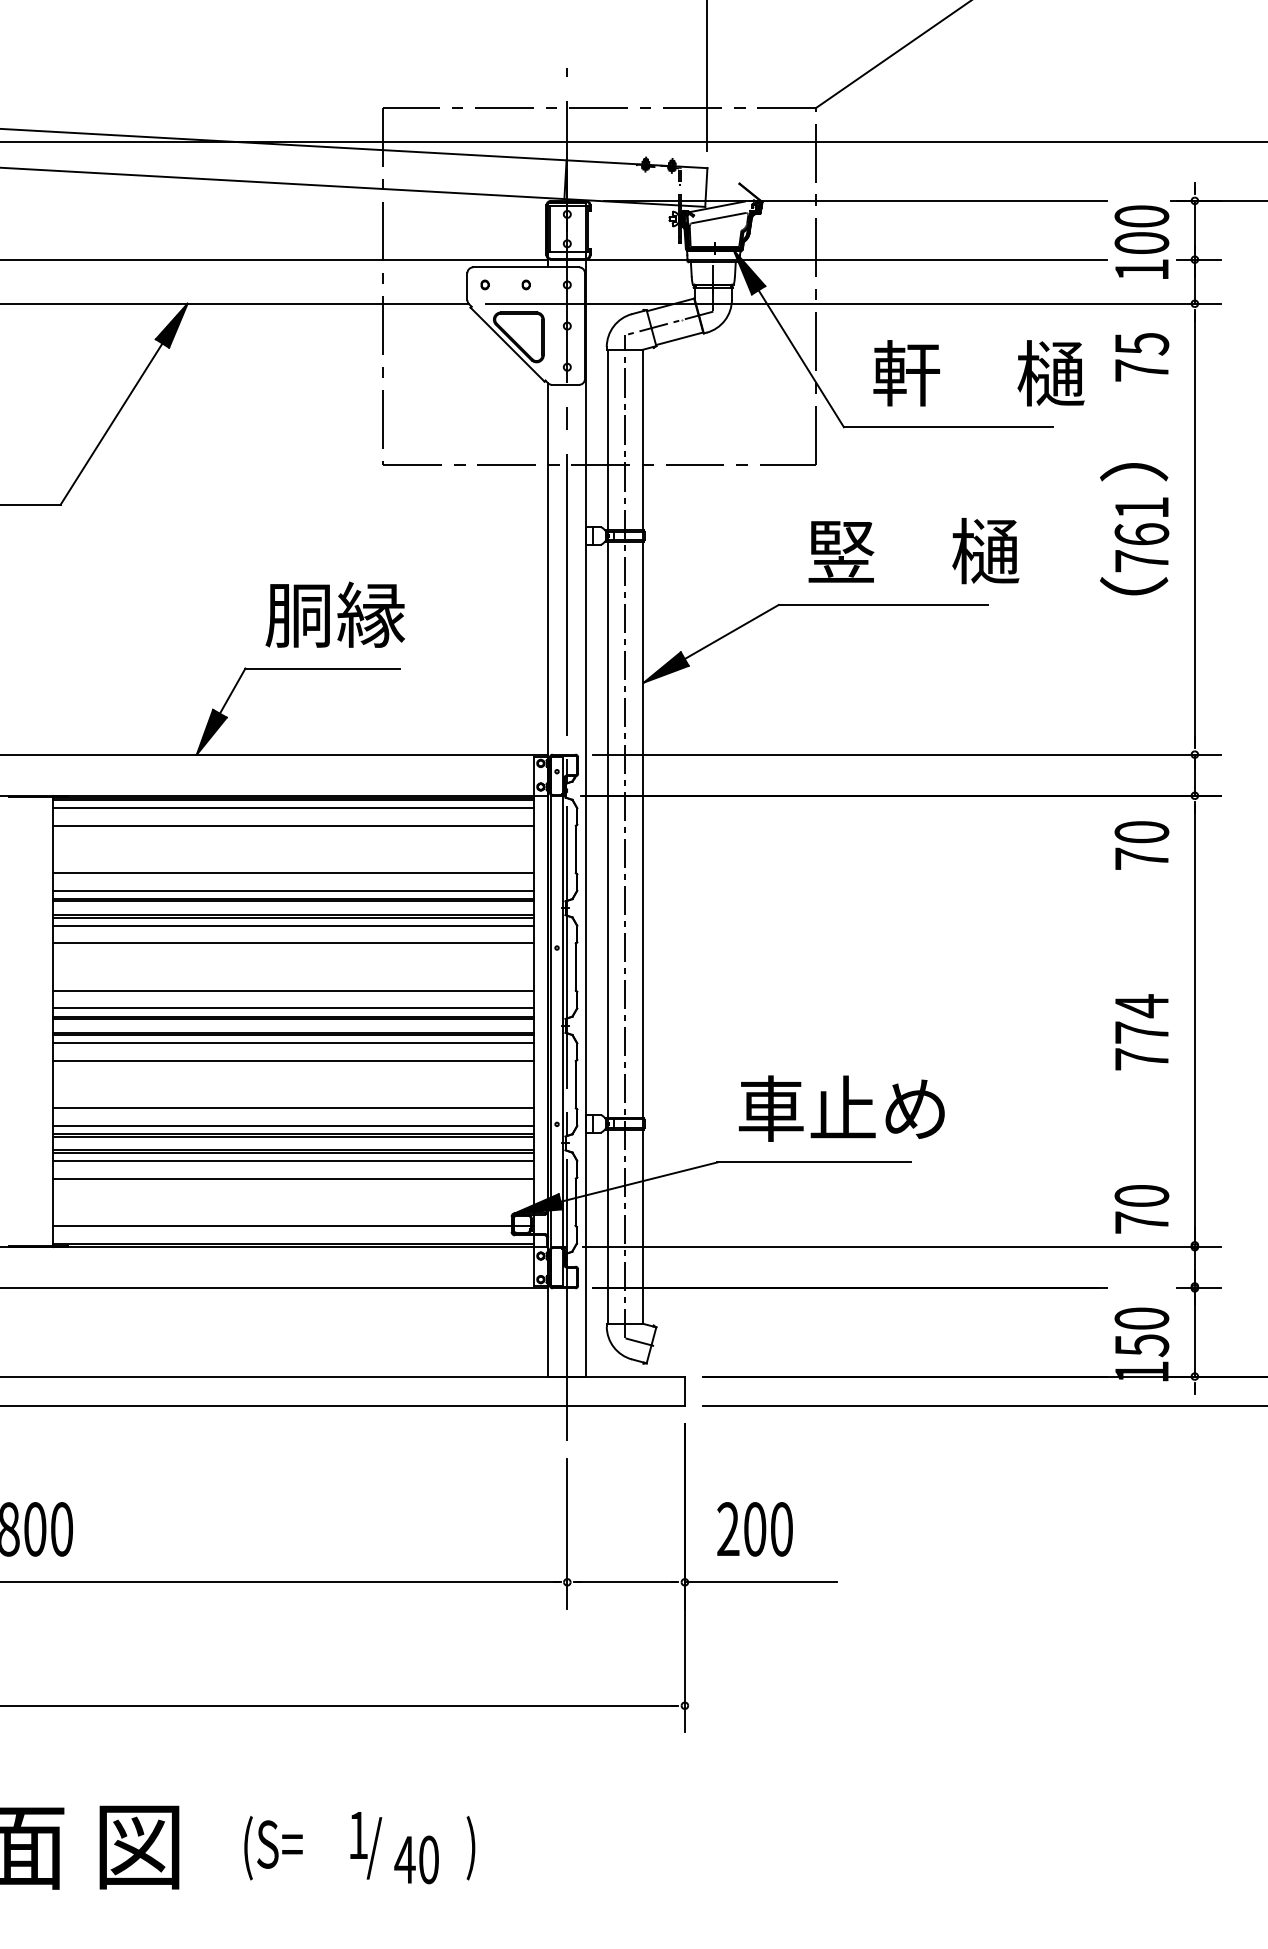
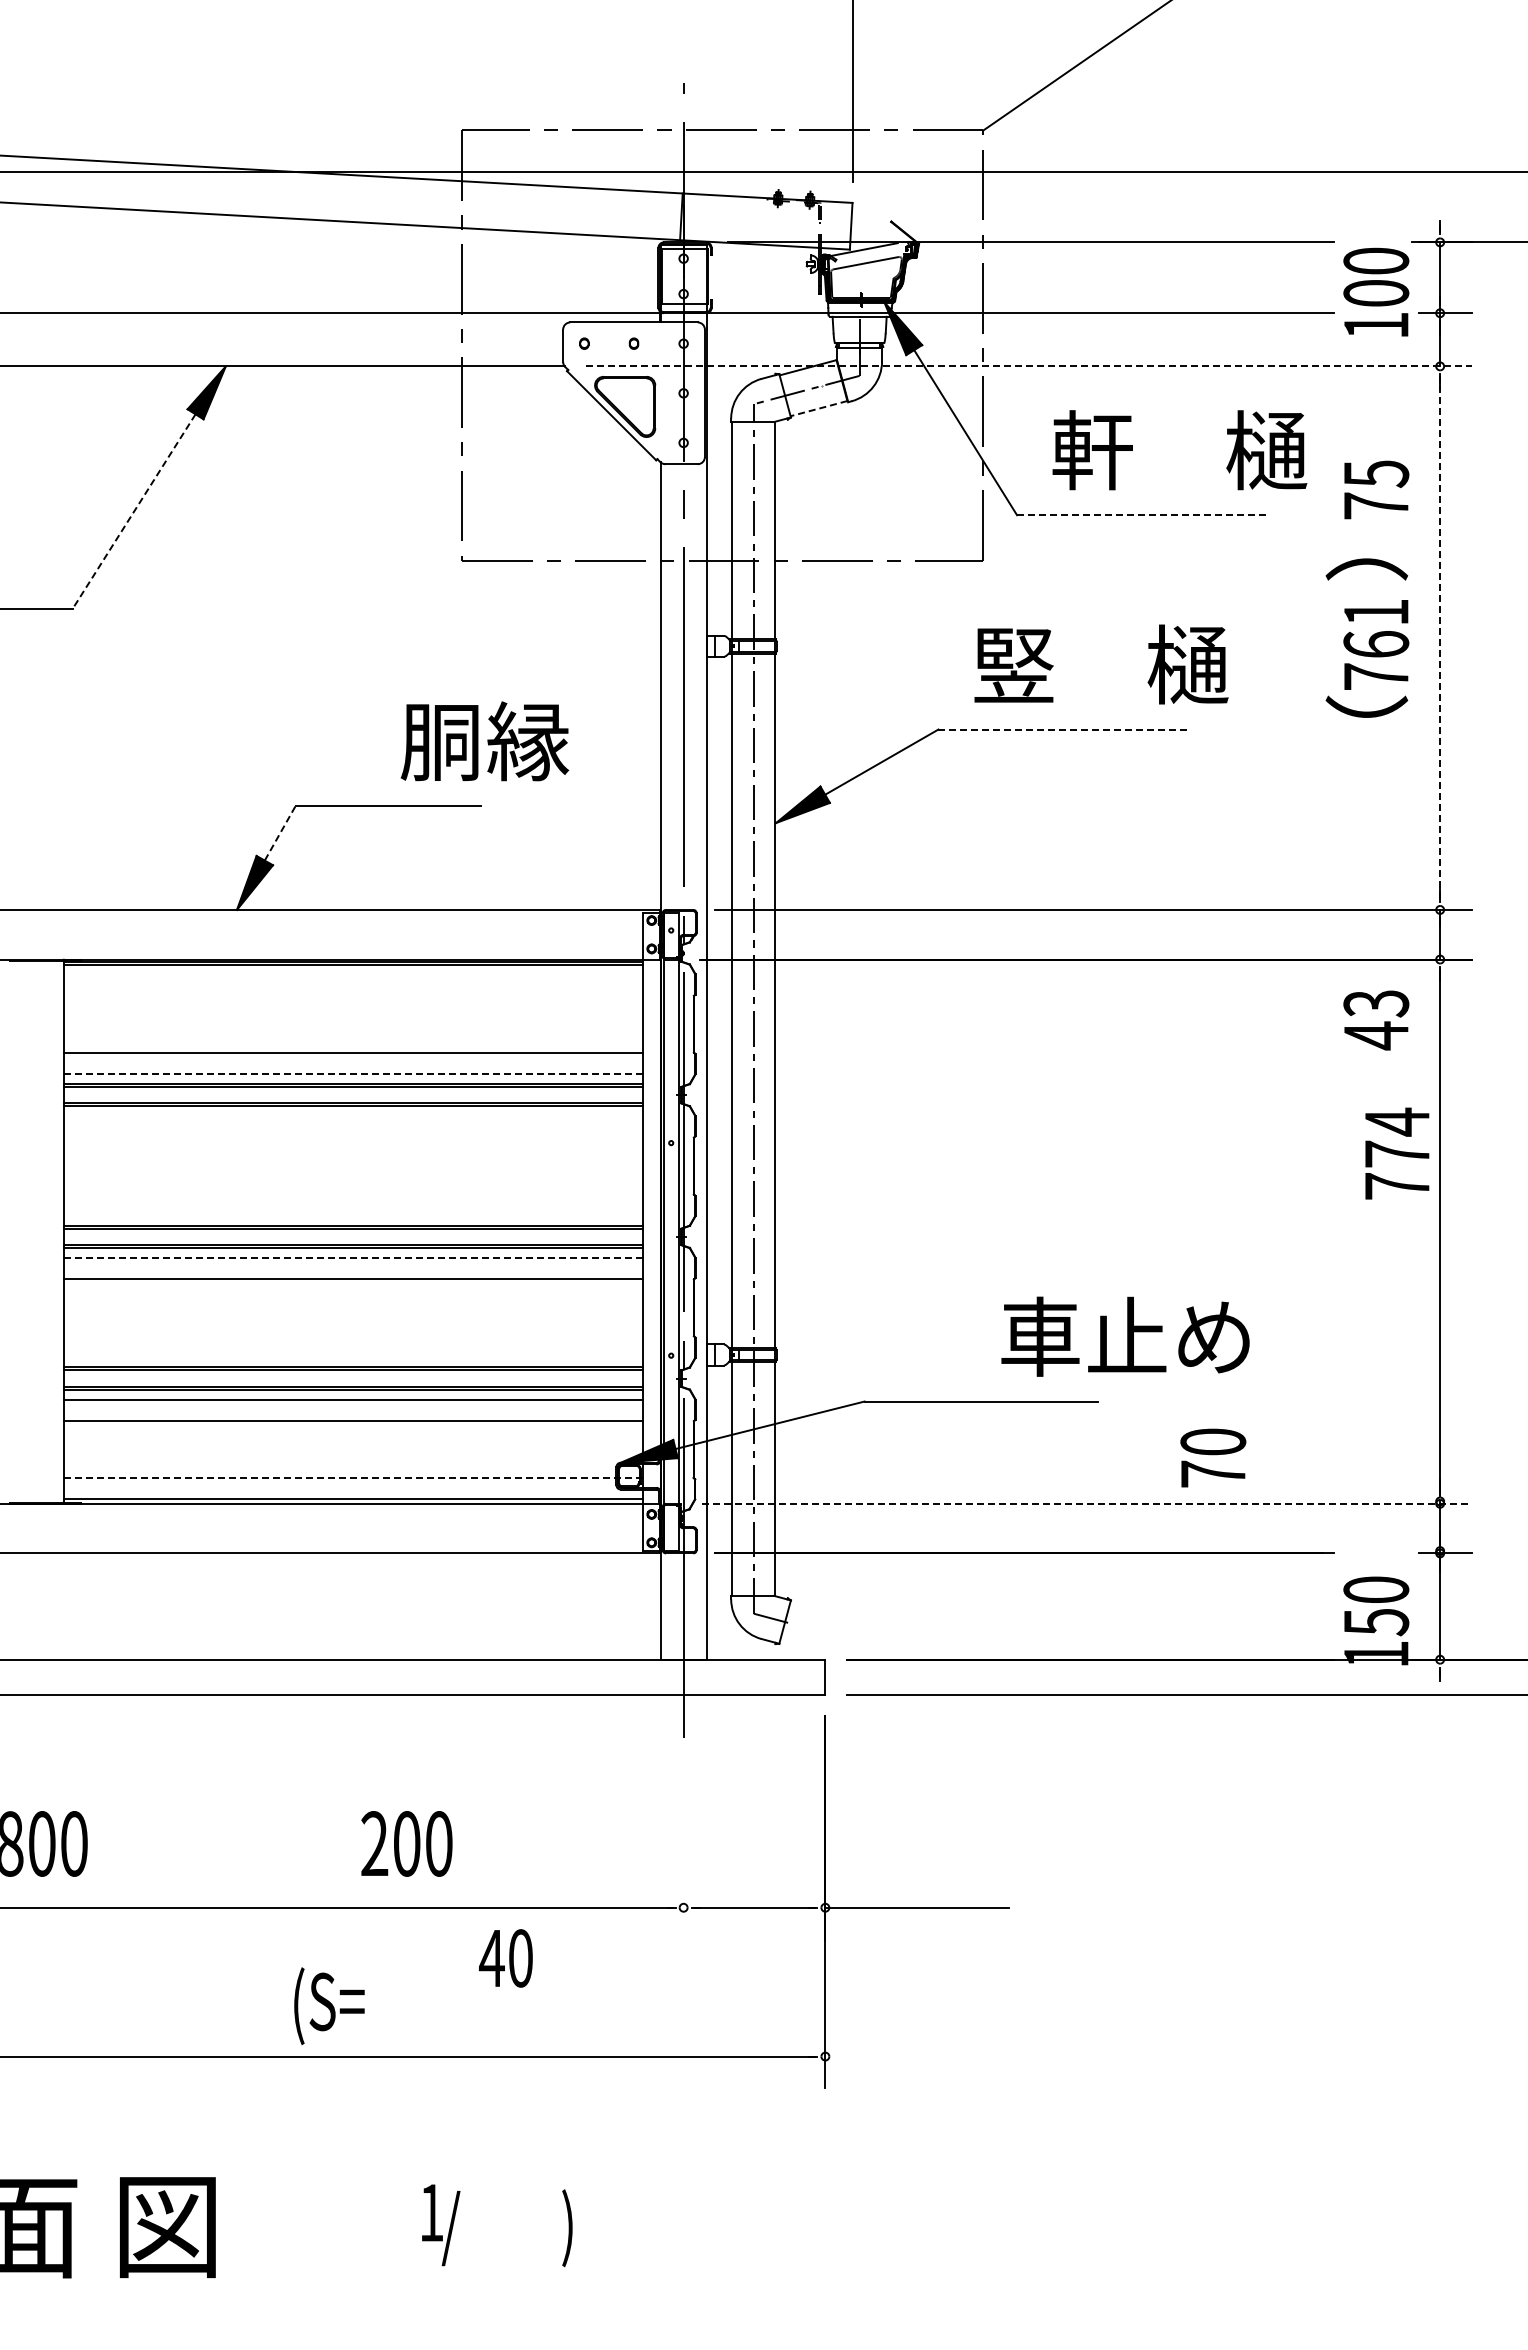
line: (854, 303) -> (1029, 366), solid -> dashed
line: (679, 338) -> (818, 408), solid -> dashed
text: (1142, 356) -> (1376, 489), moved
line: (111, 424) -> (134, 511), solid -> dashed
line: (948, 427) -> (1143, 515), solid -> dashed
line: (1195, 528) -> (1440, 637), solid -> dashed
line: (883, 604) -> (1064, 729), solid -> dashed
text: (334, 614) -> (484, 741), moved
line: (232, 690) -> (280, 832), solid -> dashed
line: (292, 808) -> (352, 974), removed
line: (292, 825) -> (352, 995), removed
text: (1142, 846) -> (1376, 1020), 70 -> 43
line: (293, 891) -> (353, 1074), solid -> dashed
line: (292, 925) -> (352, 1116), removed
line: (292, 943) -> (352, 1137), removed
line: (292, 990) -> (352, 1194), removed
line: (292, 1008) -> (352, 1215), removed
text: (1142, 1032) -> (1397, 1153), moved
line: (293, 1042) -> (353, 1257), solid -> dashed
line: (292, 1108) -> (352, 1336), removed
text: (841, 1108) -> (1125, 1336), moved
line: (292, 1125) -> (352, 1357), removed
text: (1142, 1208) -> (1213, 1457), moved
line: (293, 1226) -> (353, 1478), solid -> dashed
line: (902, 1246) -> (1087, 1503), solid -> dashed
text: (754, 1529) -> (406, 1843), moved
line: (567, 1533) -> (683, 1848), removed
text: (273, 1847) -> (329, 2005), moved
text: (416, 1859) -> (505, 1958), moved

